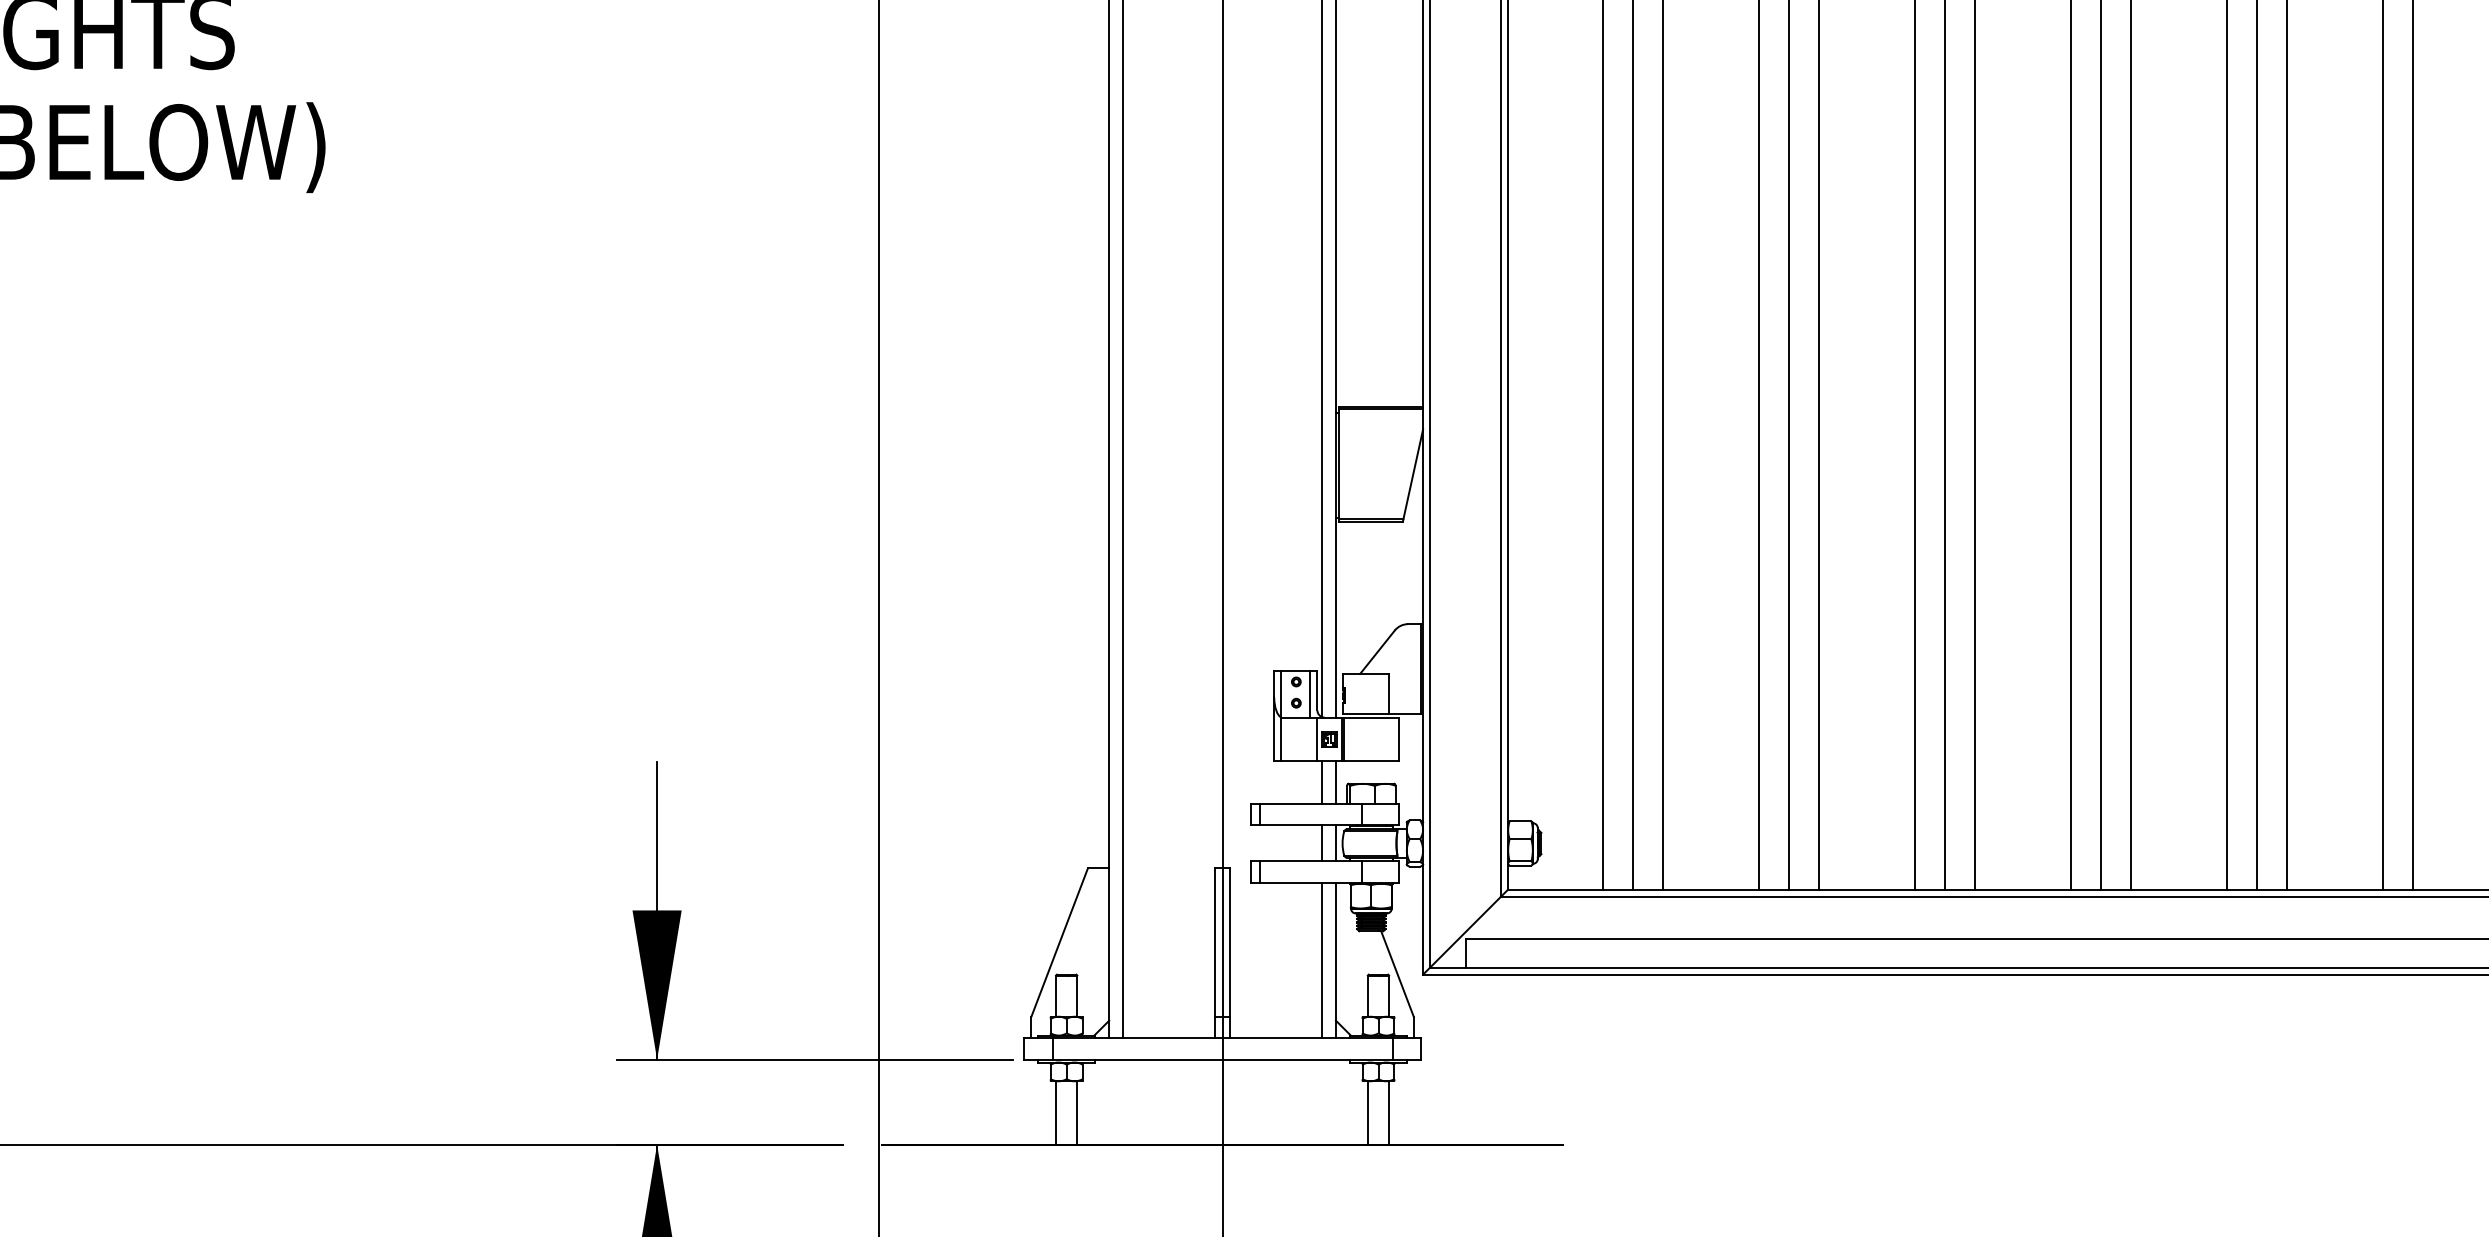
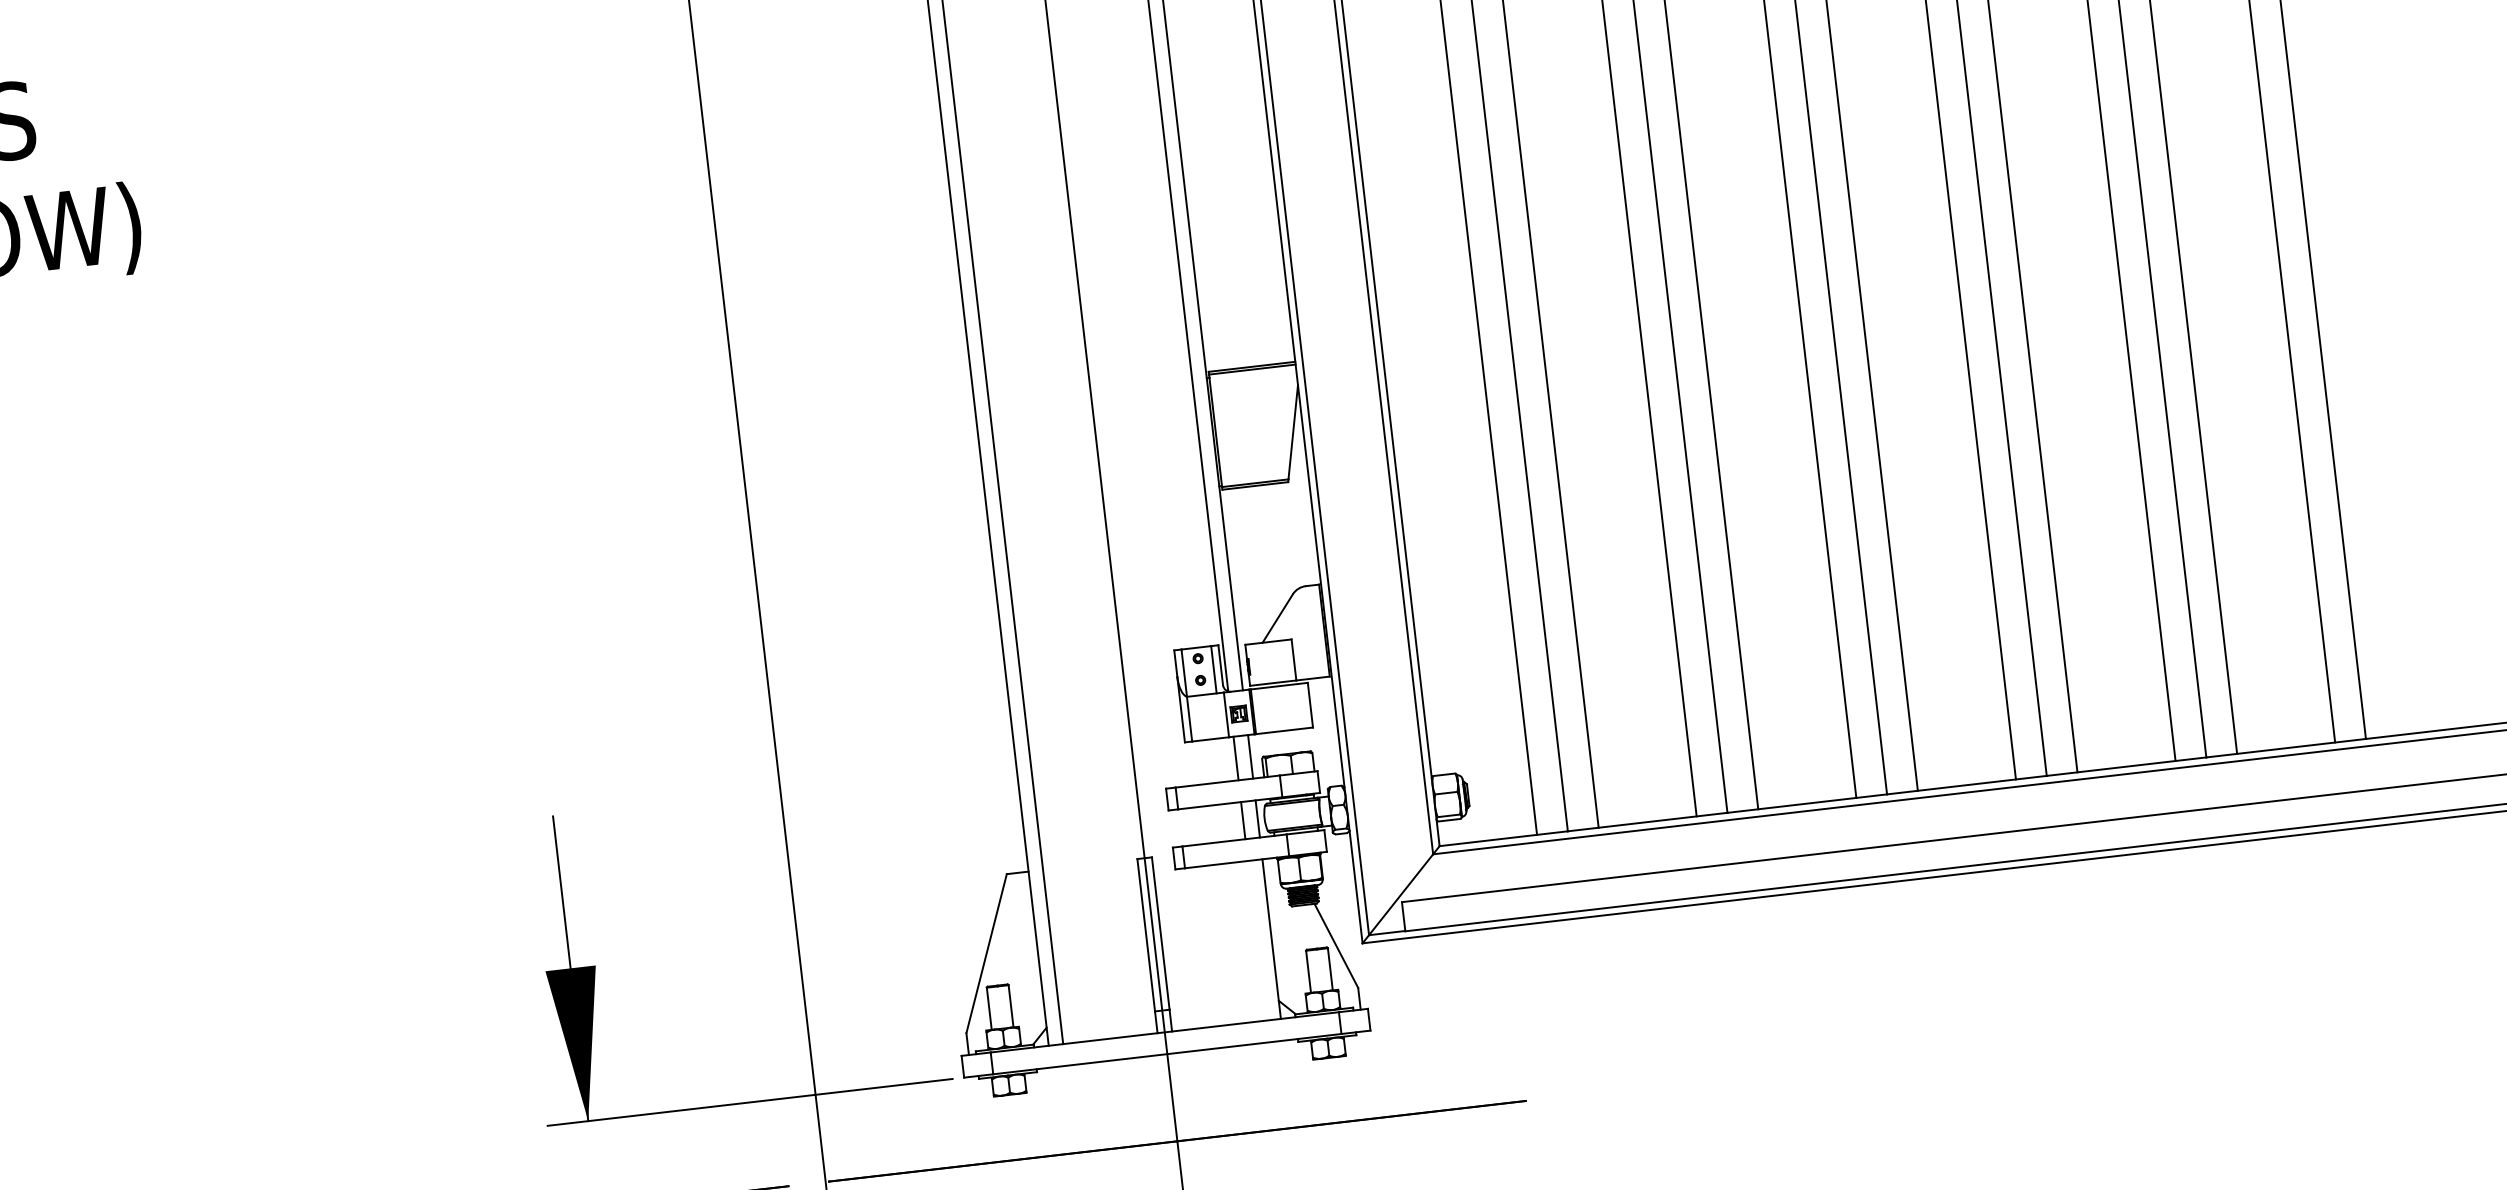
line: (1321, 960) -> (1256, 940), removed
line: (1056, 1112) -> (1003, 1127), removed
line: (1077, 1112) -> (1025, 1125), removed
line: (1367, 1112) -> (1321, 1091), removed
line: (1389, 1112) -> (1344, 1088), removed

